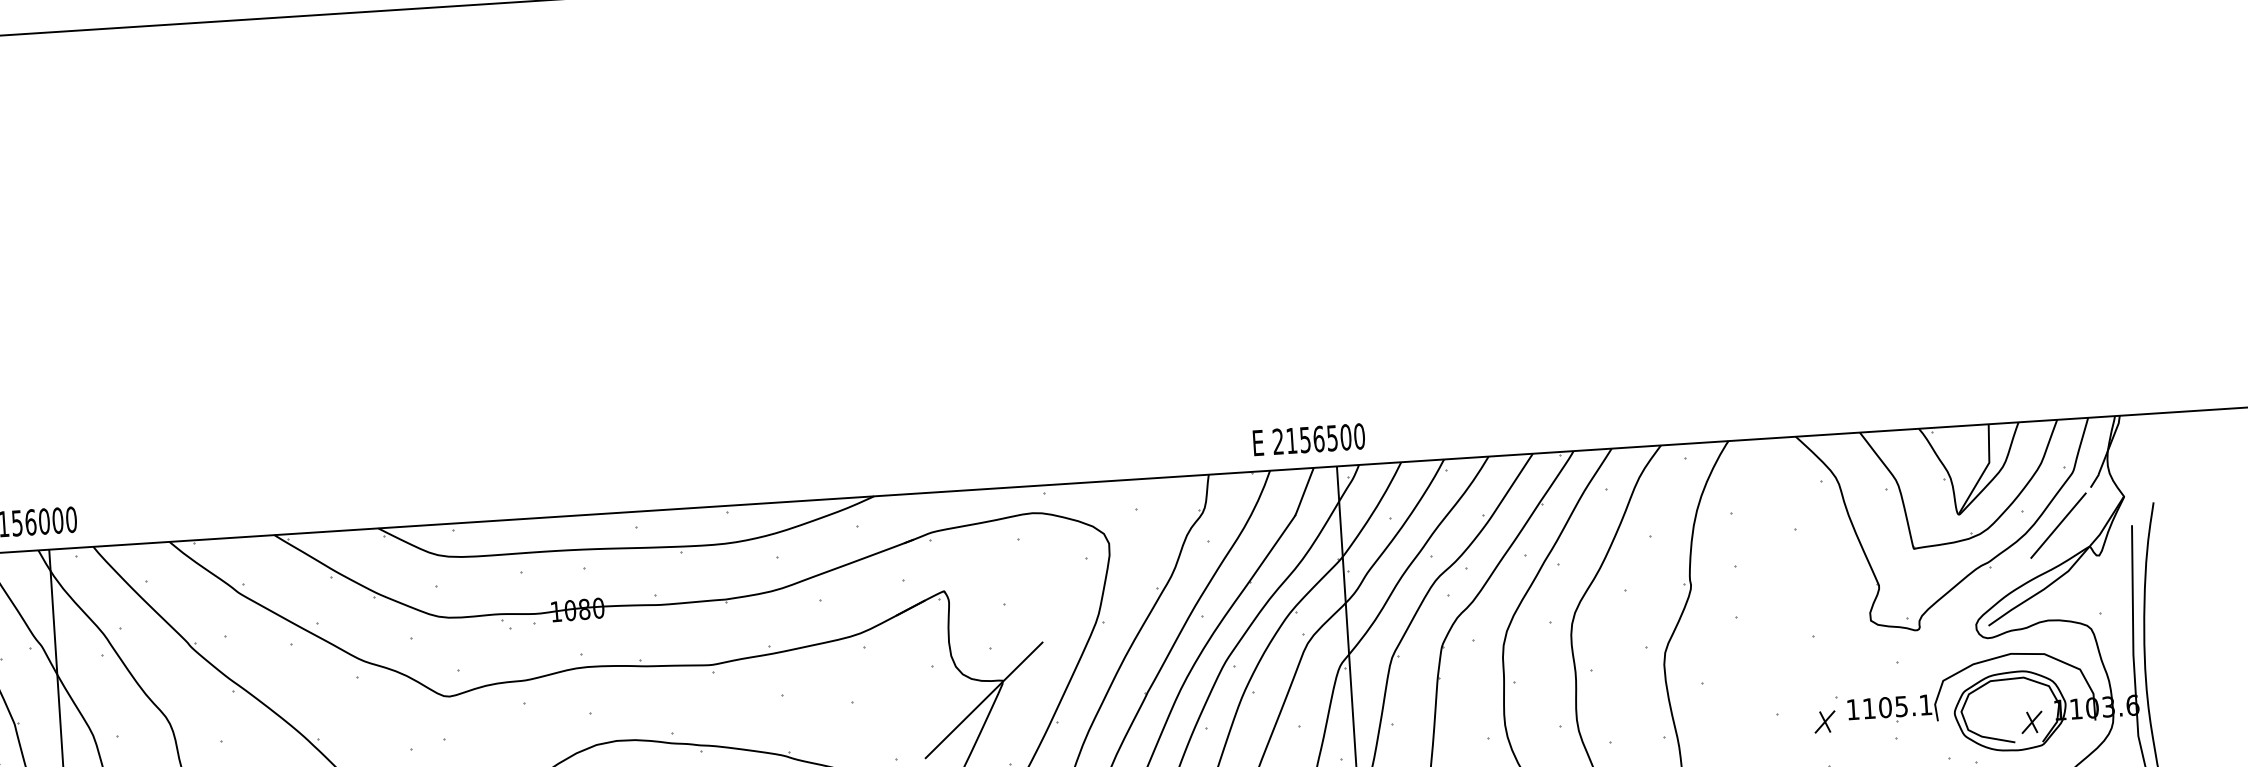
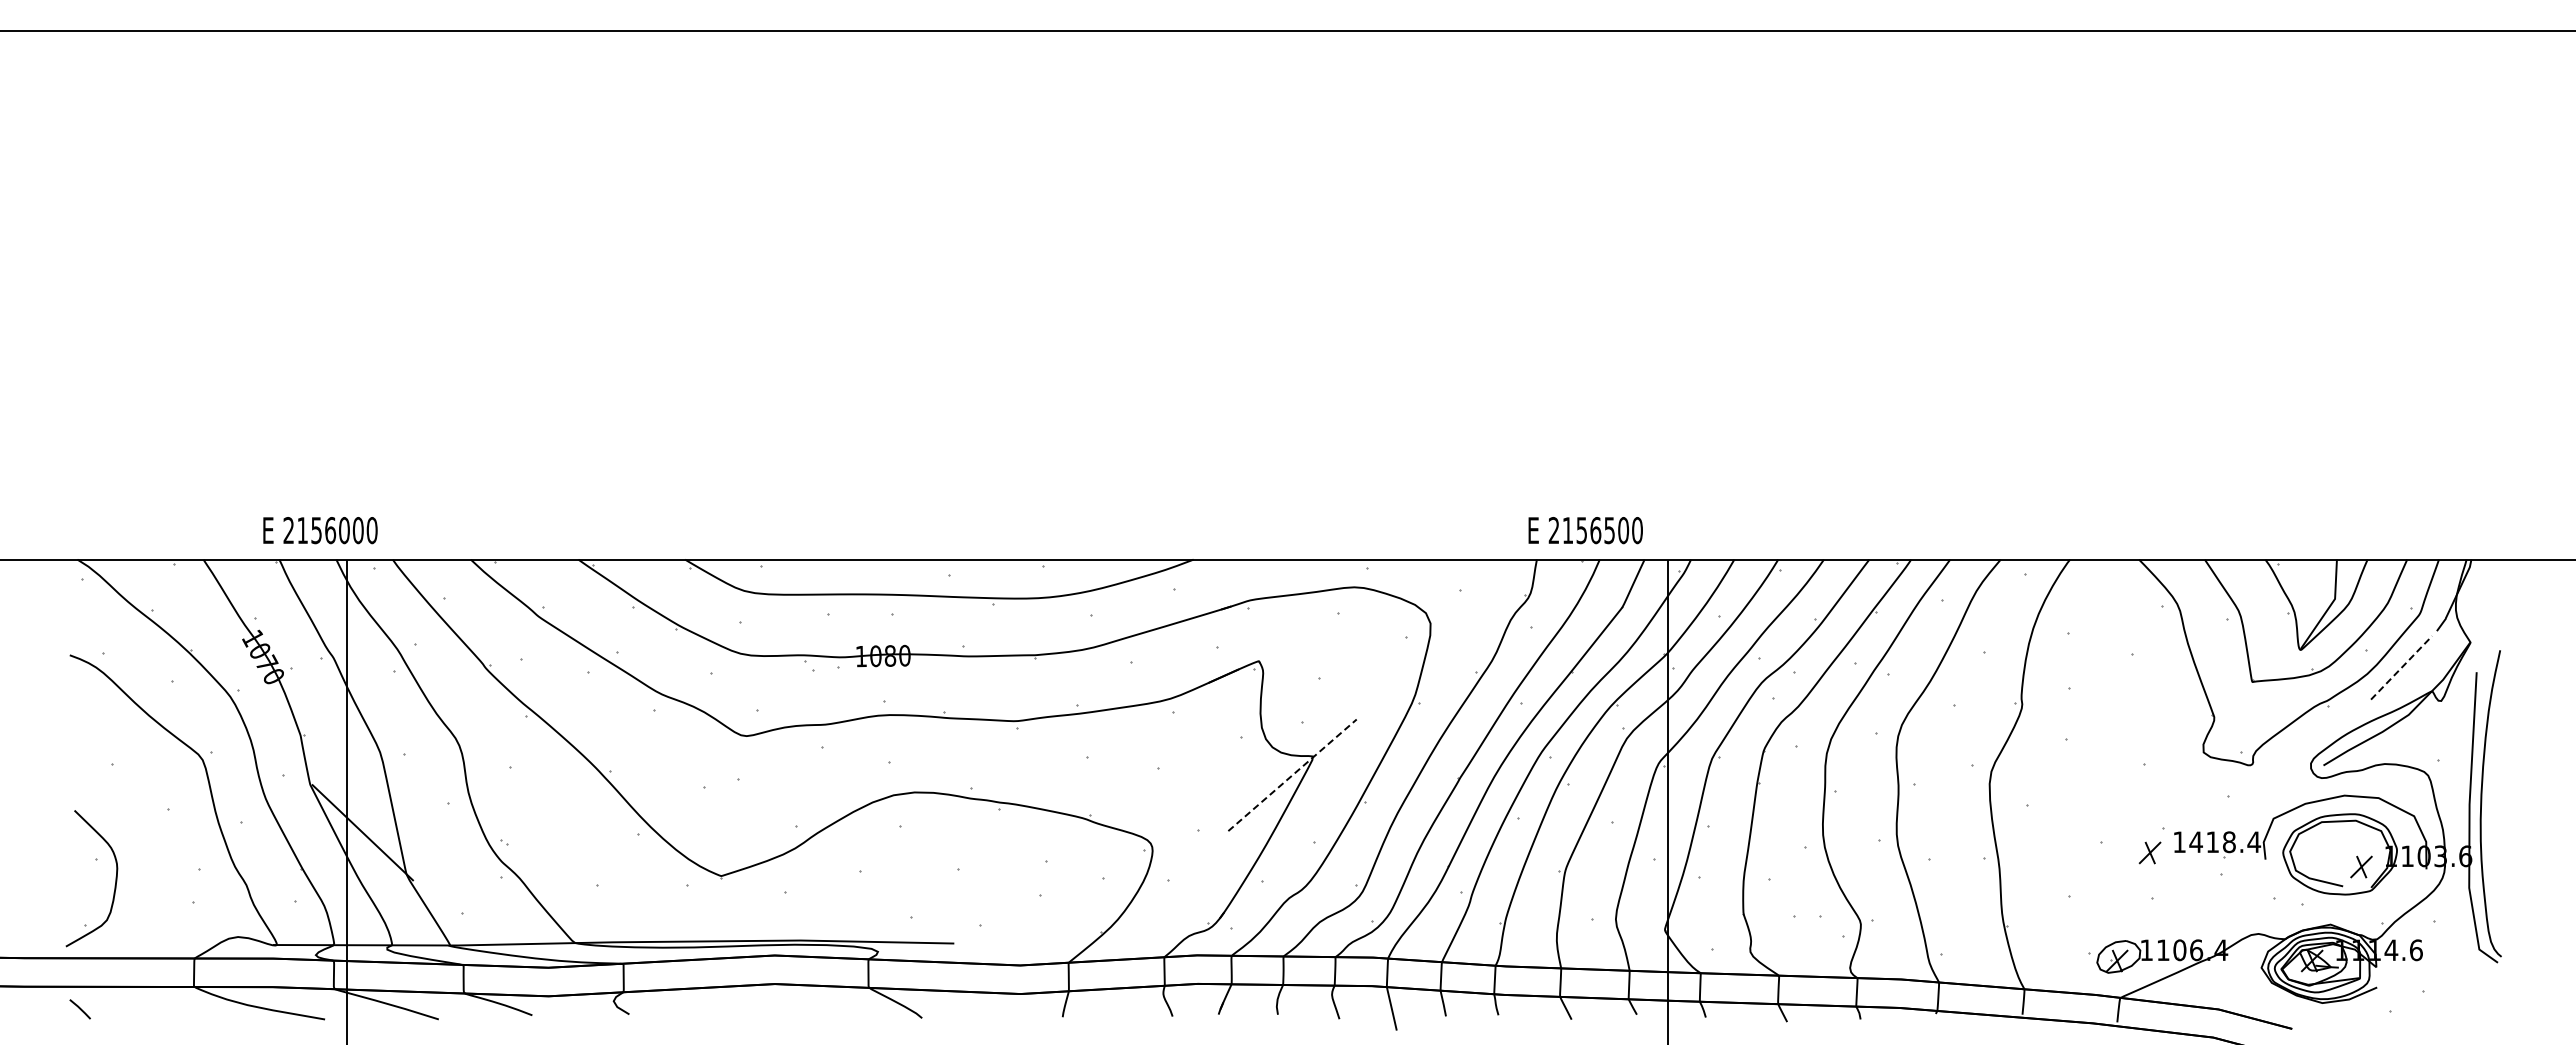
text: (1308, 439) -> (1585, 530), moved
line: (2058, 525) -> (2401, 667), solid -> dashed
line: (984, 699) -> (1292, 774), solid -> dashed
text: (1897, 707) -> (2225, 842), 1105.1 -> 1418.4

